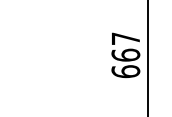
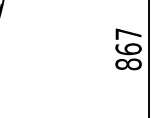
text: (125, 71) -> (128, 64), 667 -> 867

